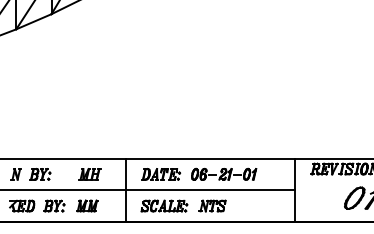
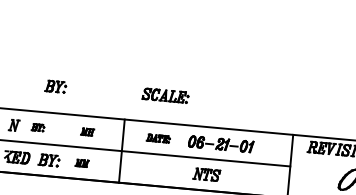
part: (54, 131) -> (56, 86), added
part: (40, 174) -> (38, 127), size x0.6
part: (89, 174) -> (87, 132), size x0.6
part: (161, 174) -> (158, 138), size x0.6
part: (87, 205) -> (82, 162), size x0.6
part: (164, 205) -> (165, 95), moved

